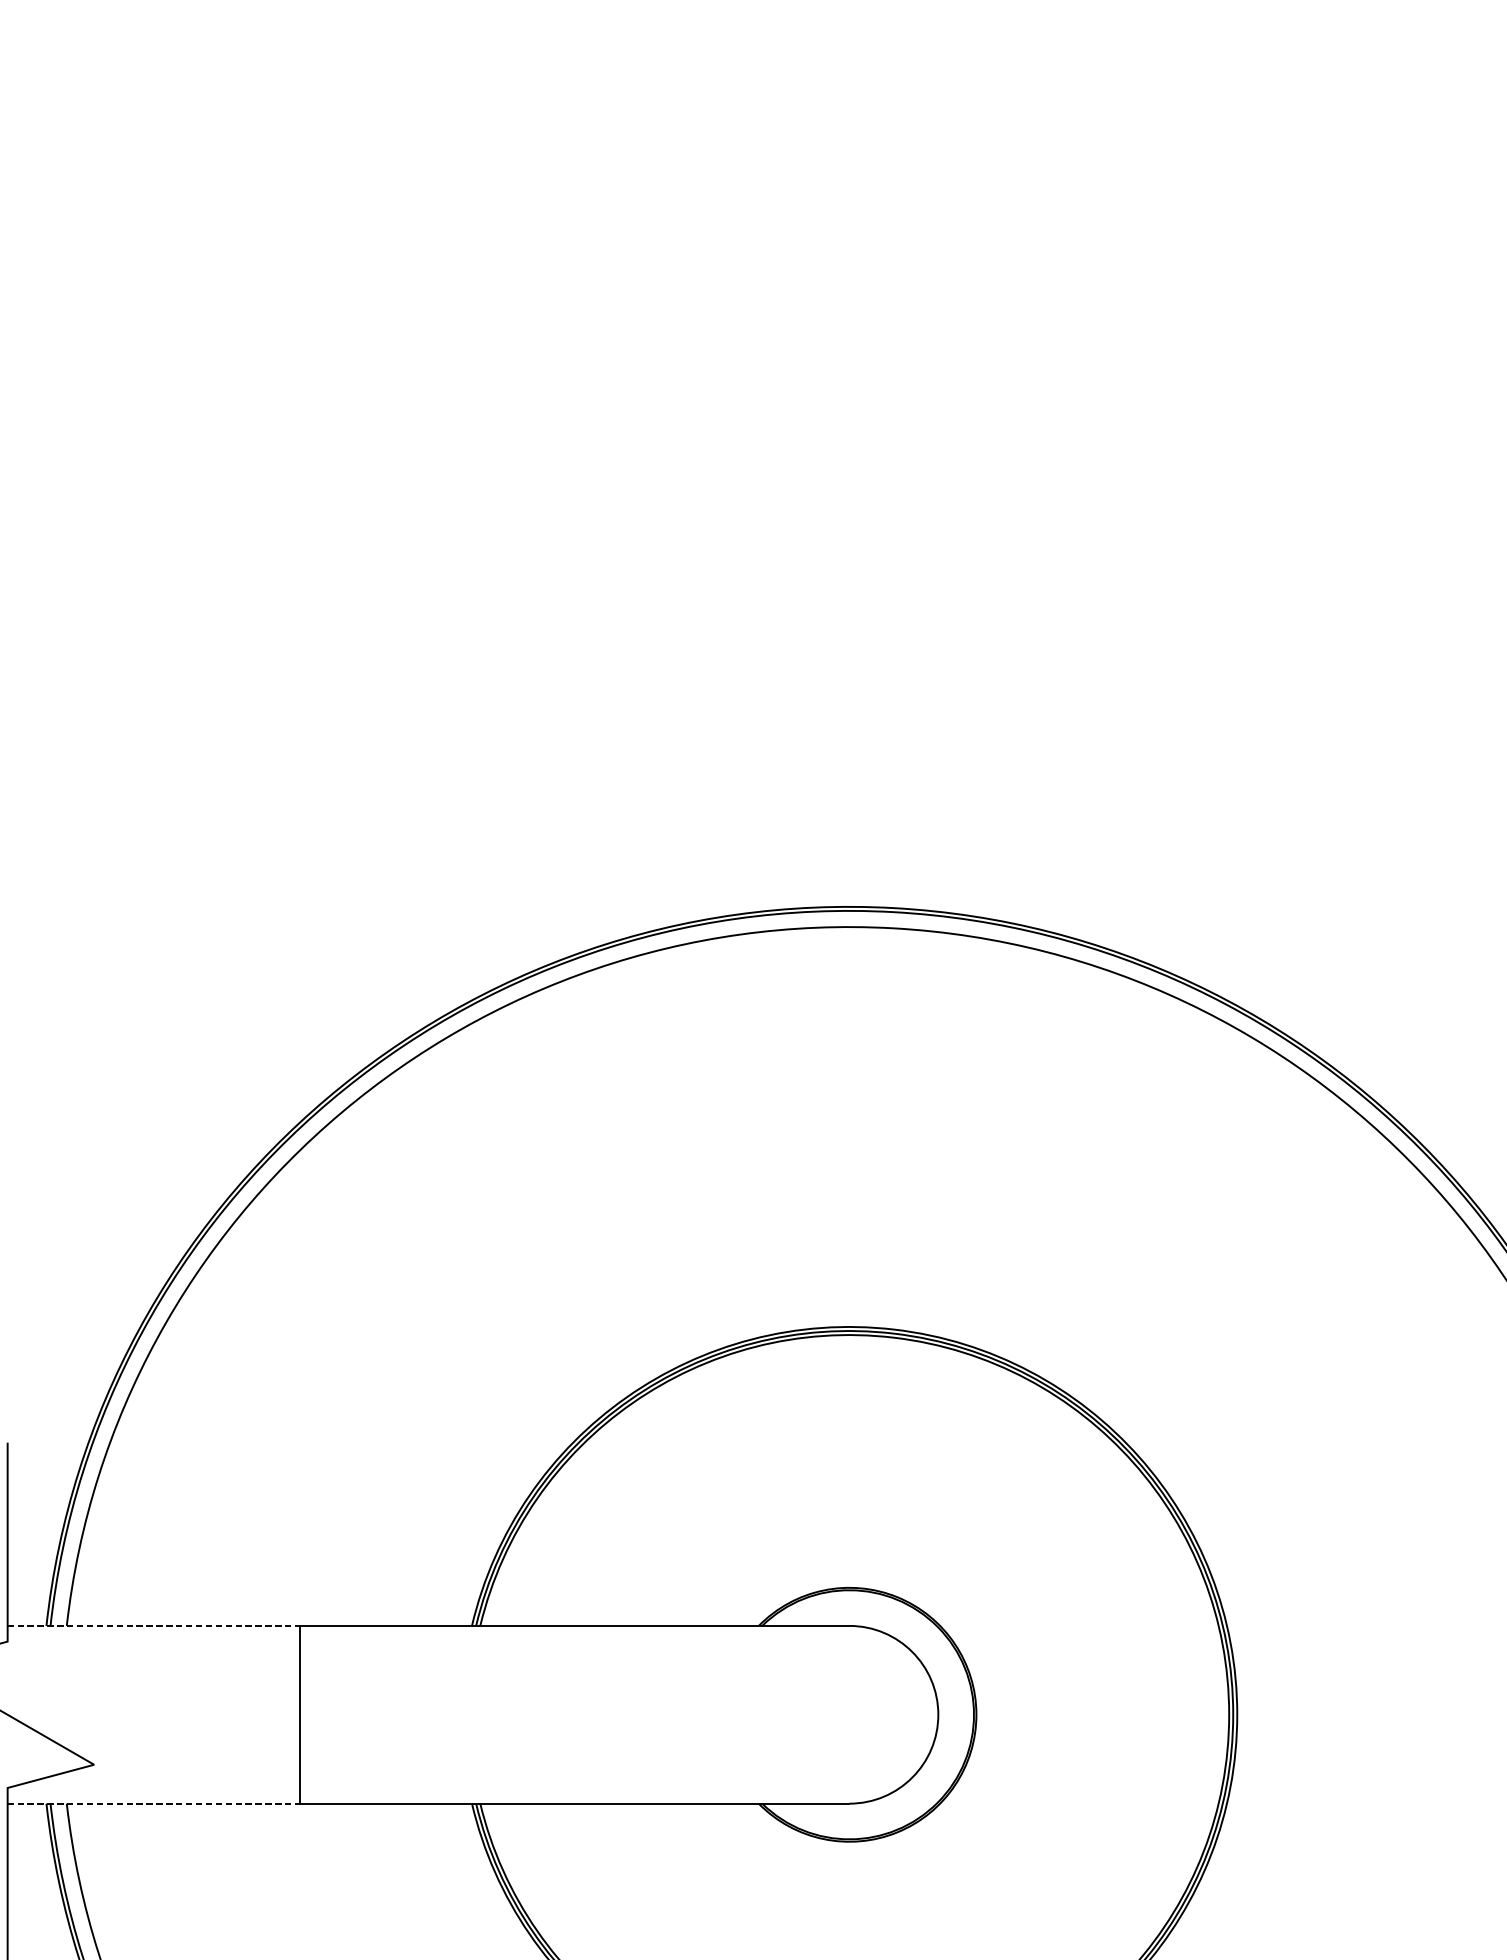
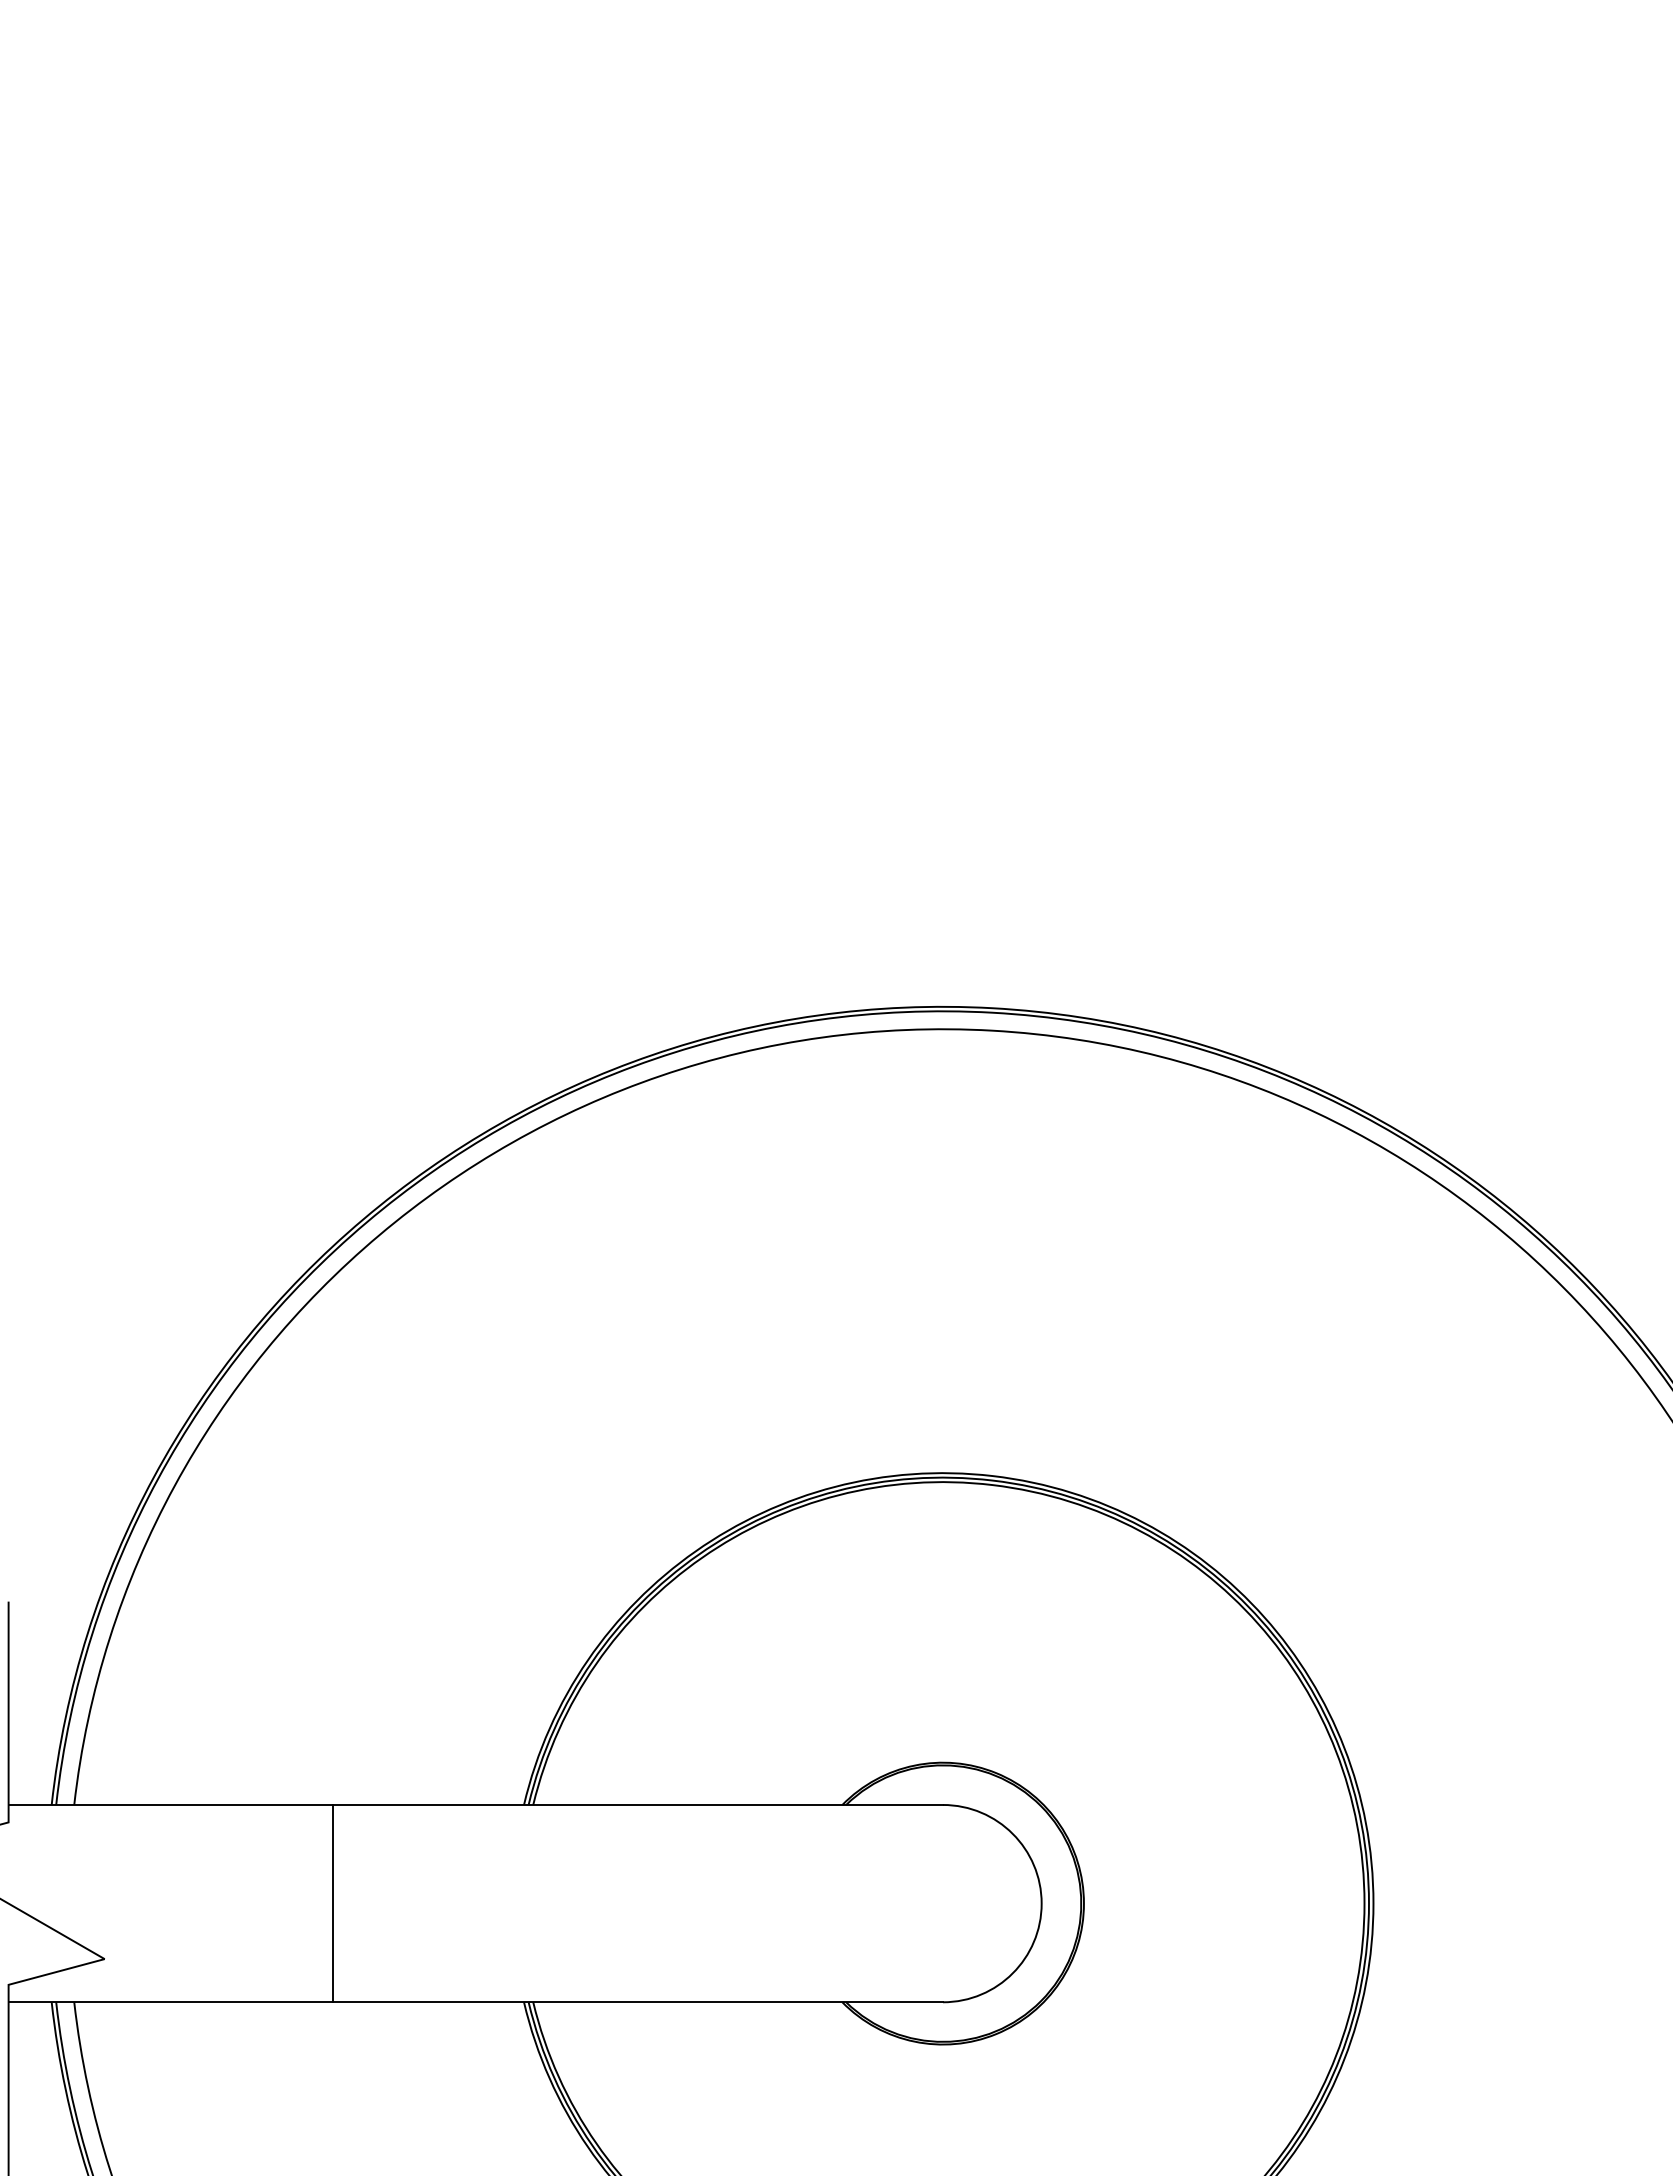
line: (154, 1625) -> (171, 1804), dashed -> solid
line: (154, 1803) -> (171, 2002), dashed -> solid

